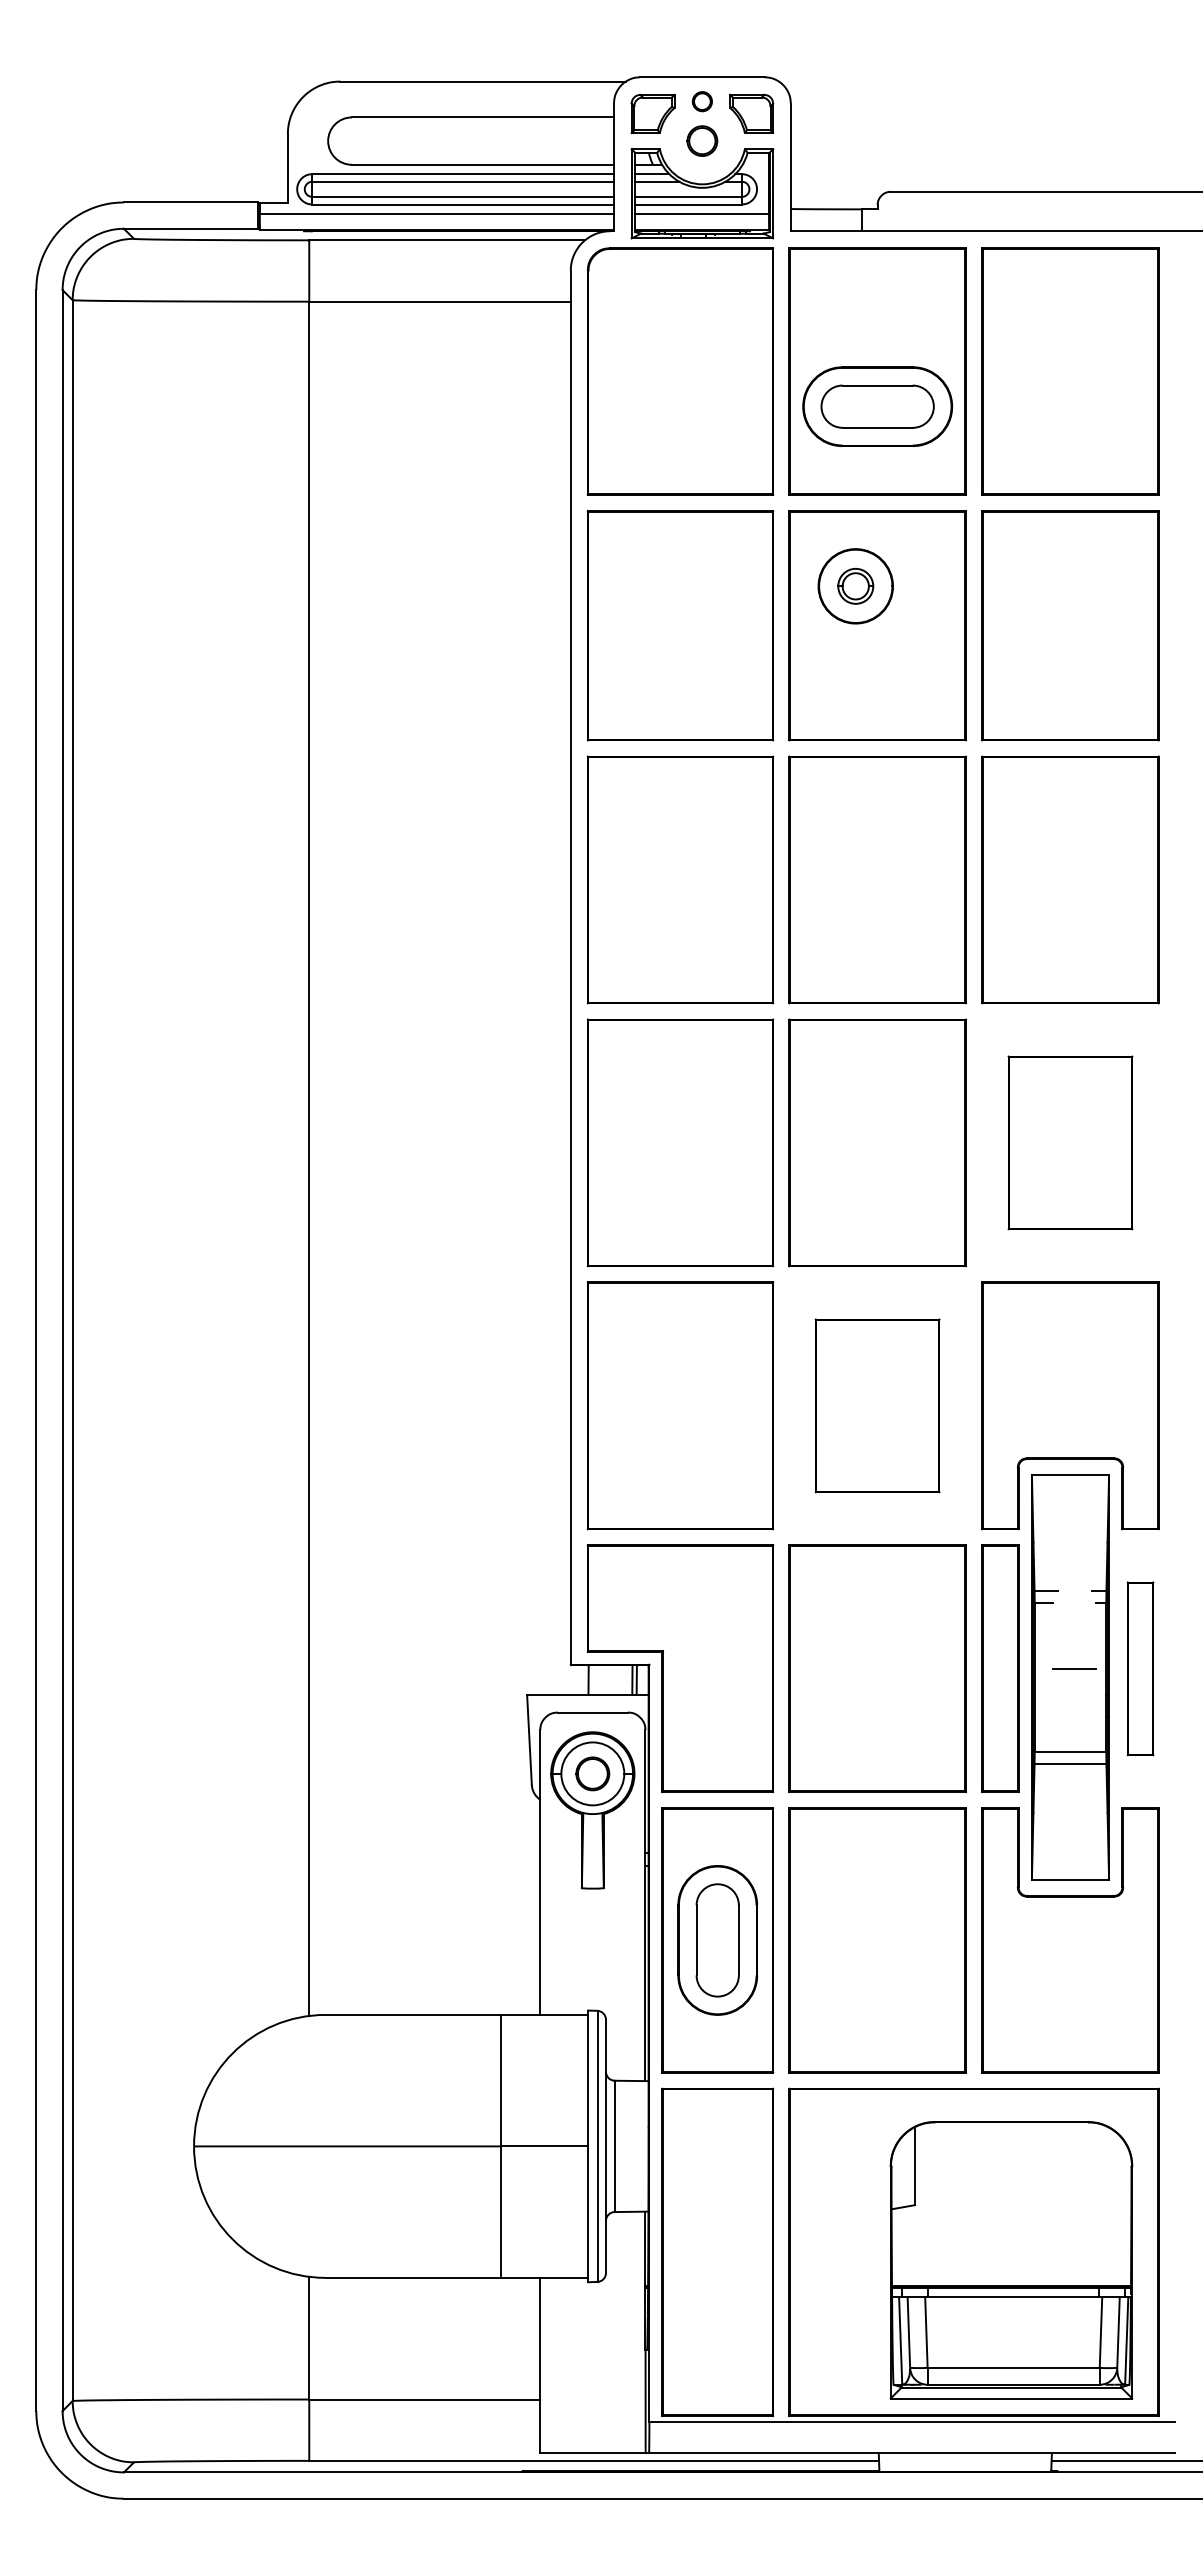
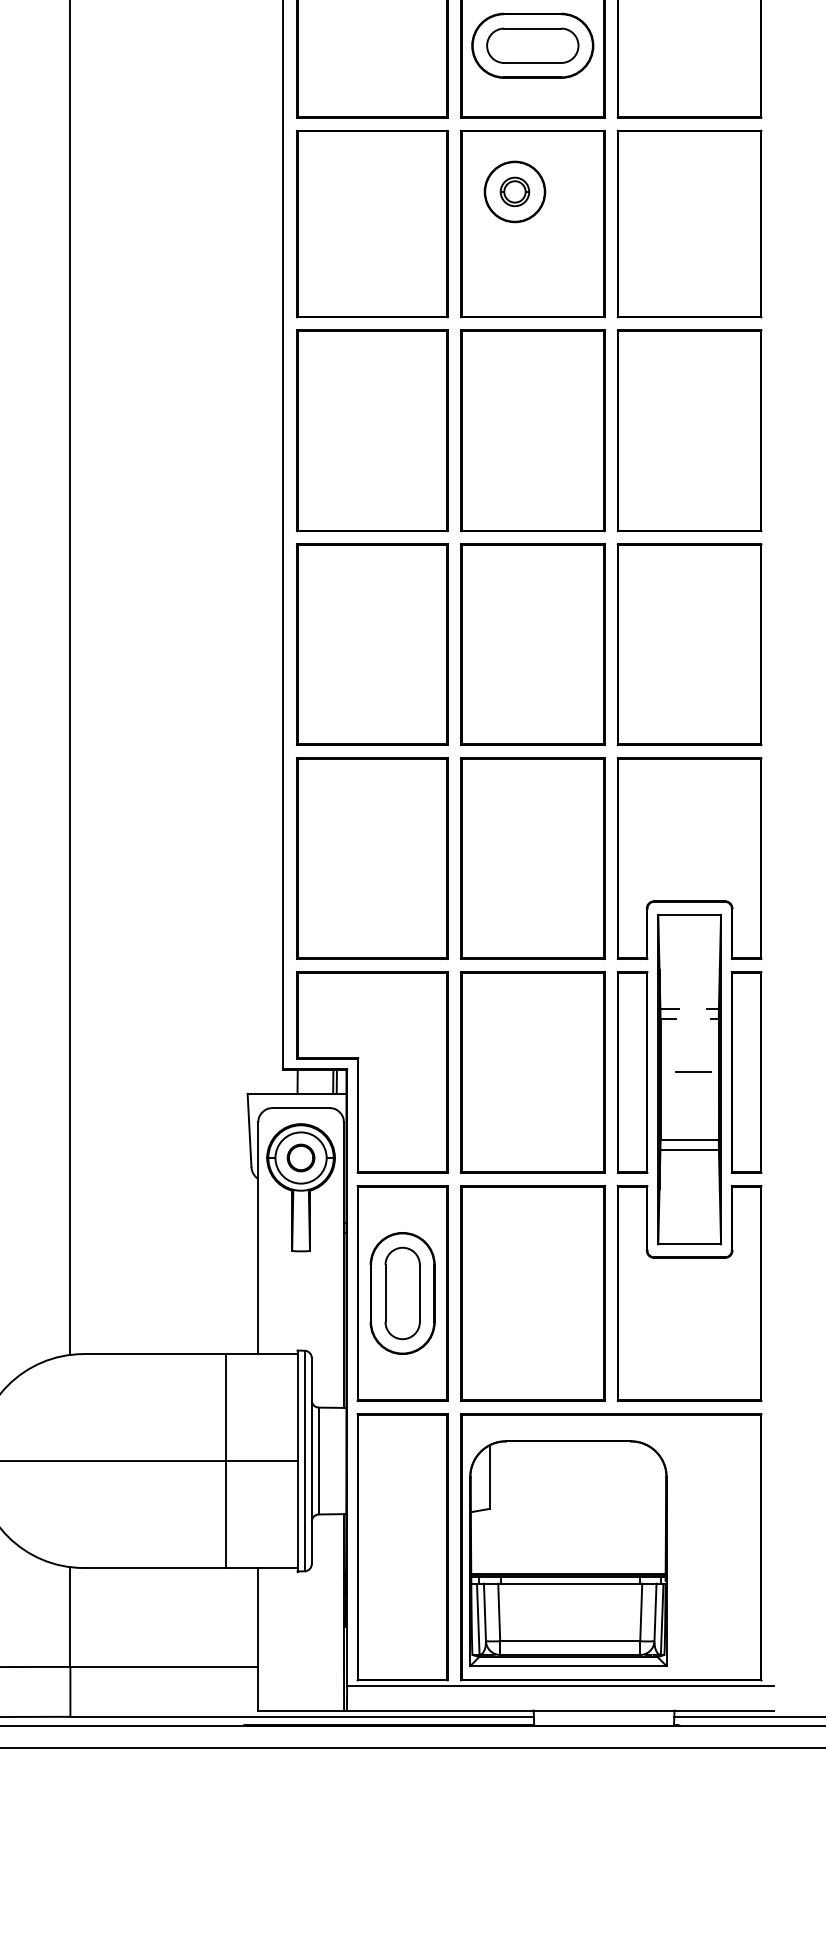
part: (1070, 1142) -> (689, 644), size x1.43
part: (877, 1405) -> (532, 858), size x1.43
part: (1140, 1668) -> (746, 1072), size x1.43
part: (1011, 2260) -> (568, 1553), moved

